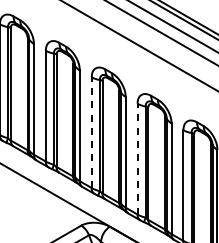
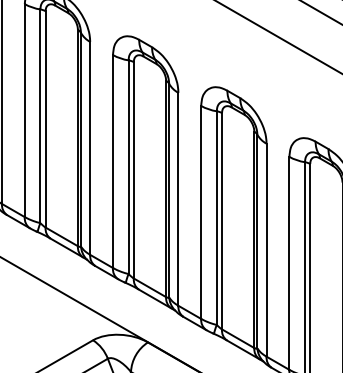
line: (91, 132) -> (112, 161), dashed -> solid
line: (137, 158) -> (201, 211), dashed -> solid

